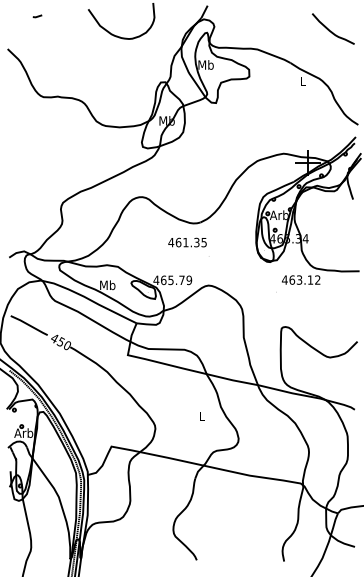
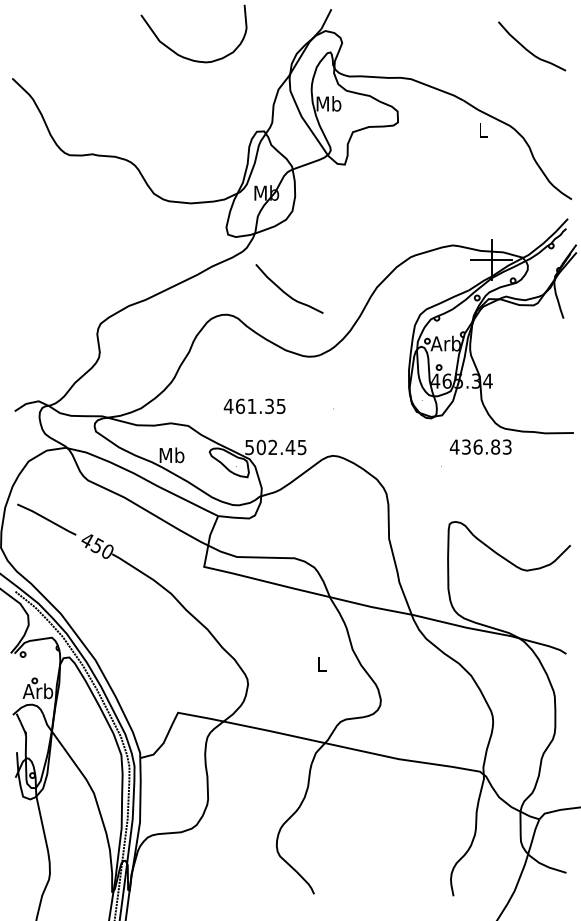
line: (37, 16) -> (59, 26), removed
curve: (178, 182) -> (284, 291), added
text: (187, 242) -> (254, 406), moved
text: (304, 279) -> (485, 446), 463.12 -> 436.83
text: (172, 280) -> (275, 447), 465.79 -> 502.45

